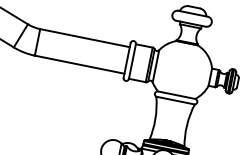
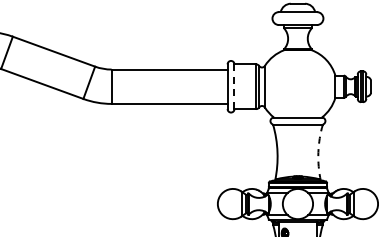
line: (132, 62) -> (234, 87), solid -> dashed
arc: (187, 125) -> (318, 152), solid -> dashed

